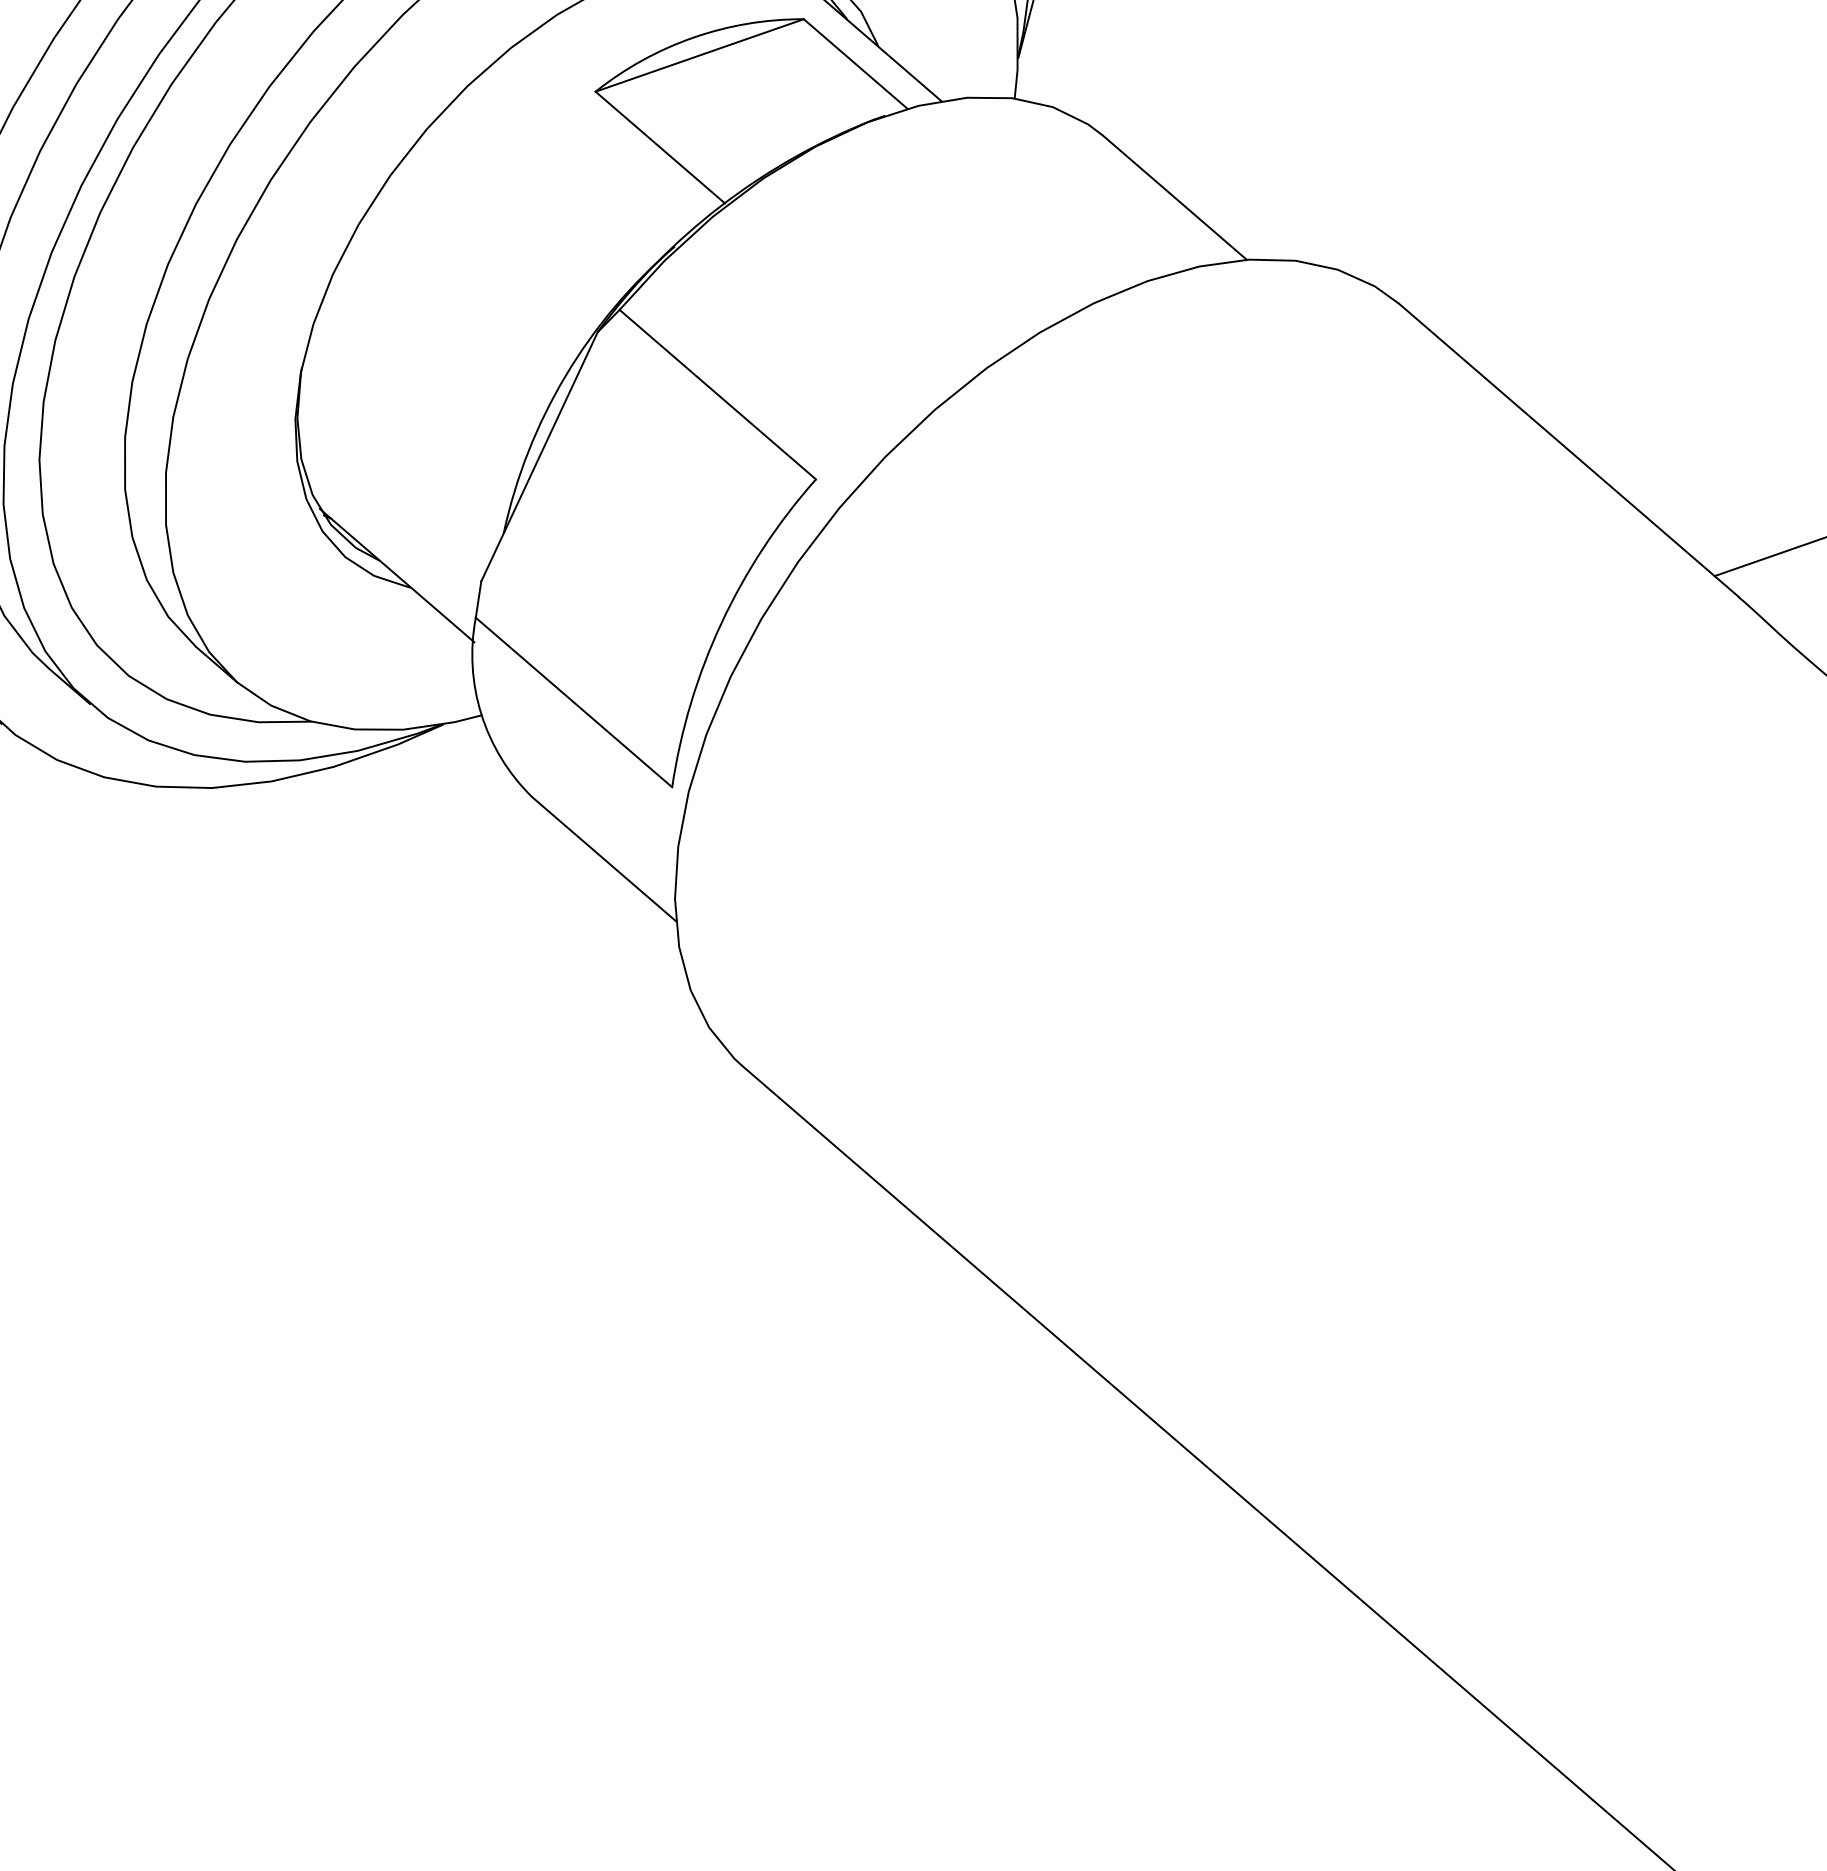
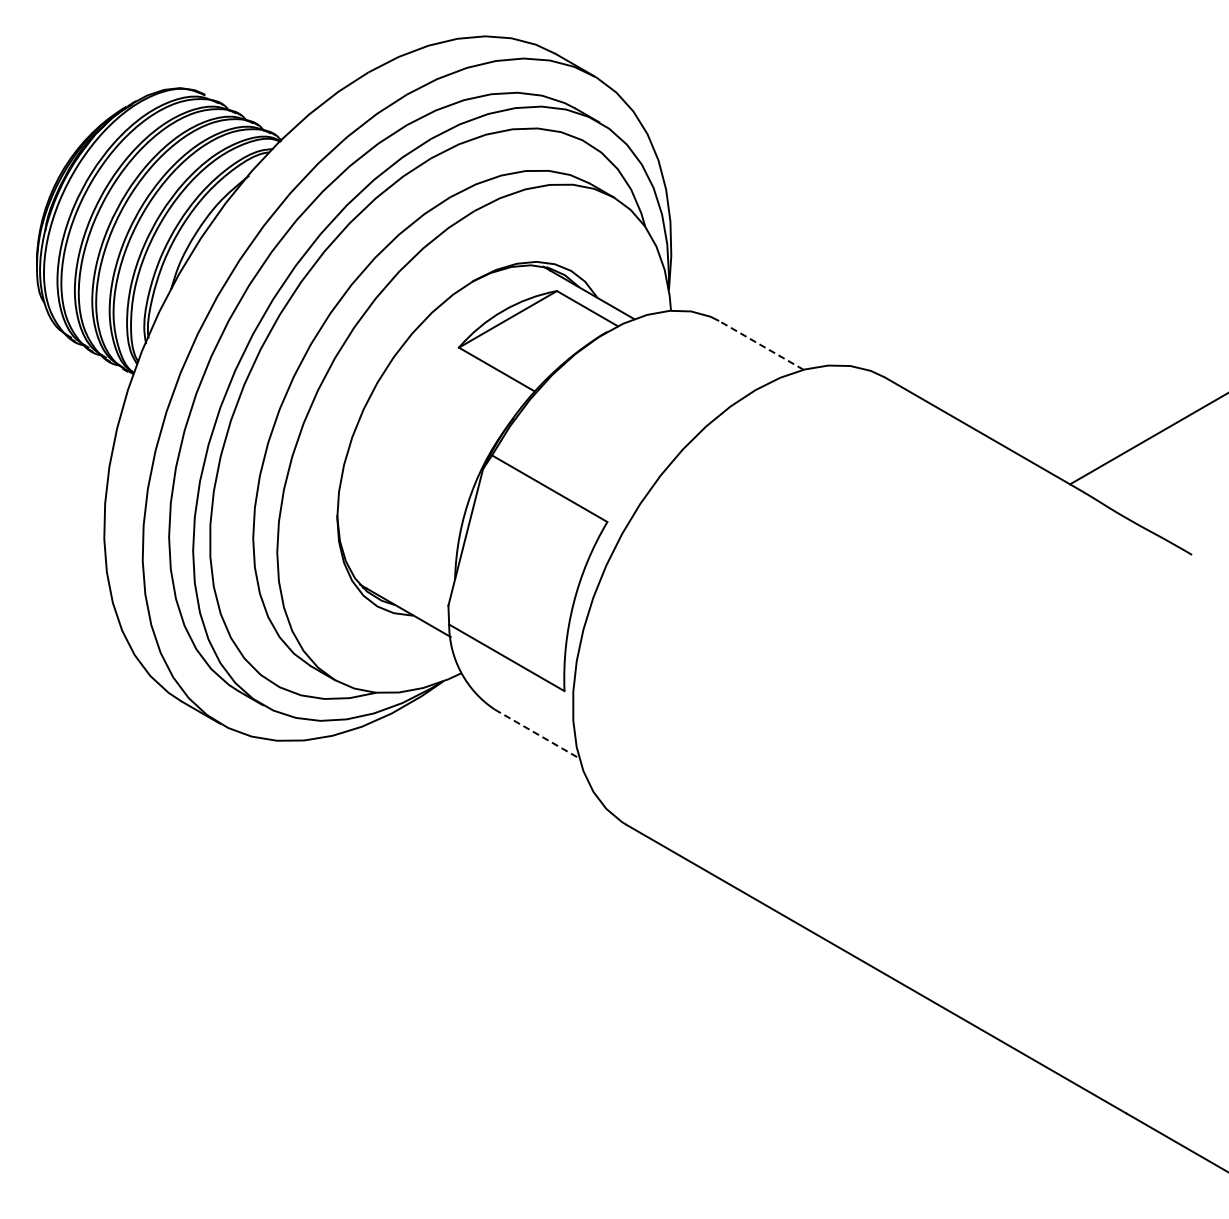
line: (1175, 197) -> (761, 345), solid -> dashed
line: (605, 858) -> (537, 733), solid -> dashed

